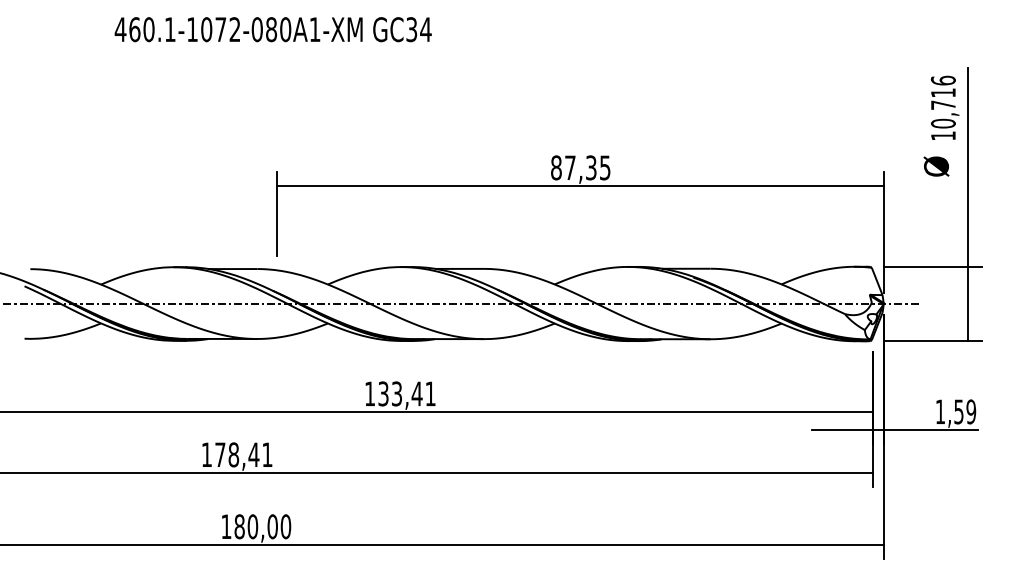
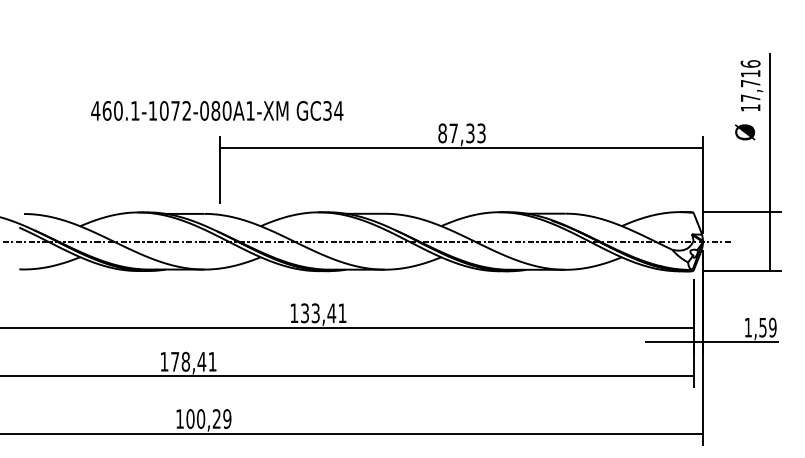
text: (272, 29) -> (216, 110), moved
text: (942, 123) -> (749, 98), 10,716 -> 17,716
text: (605, 167) -> (481, 133), 87,35 -> 87,33
text: (262, 526) -> (208, 418), 180,00 -> 100,29

